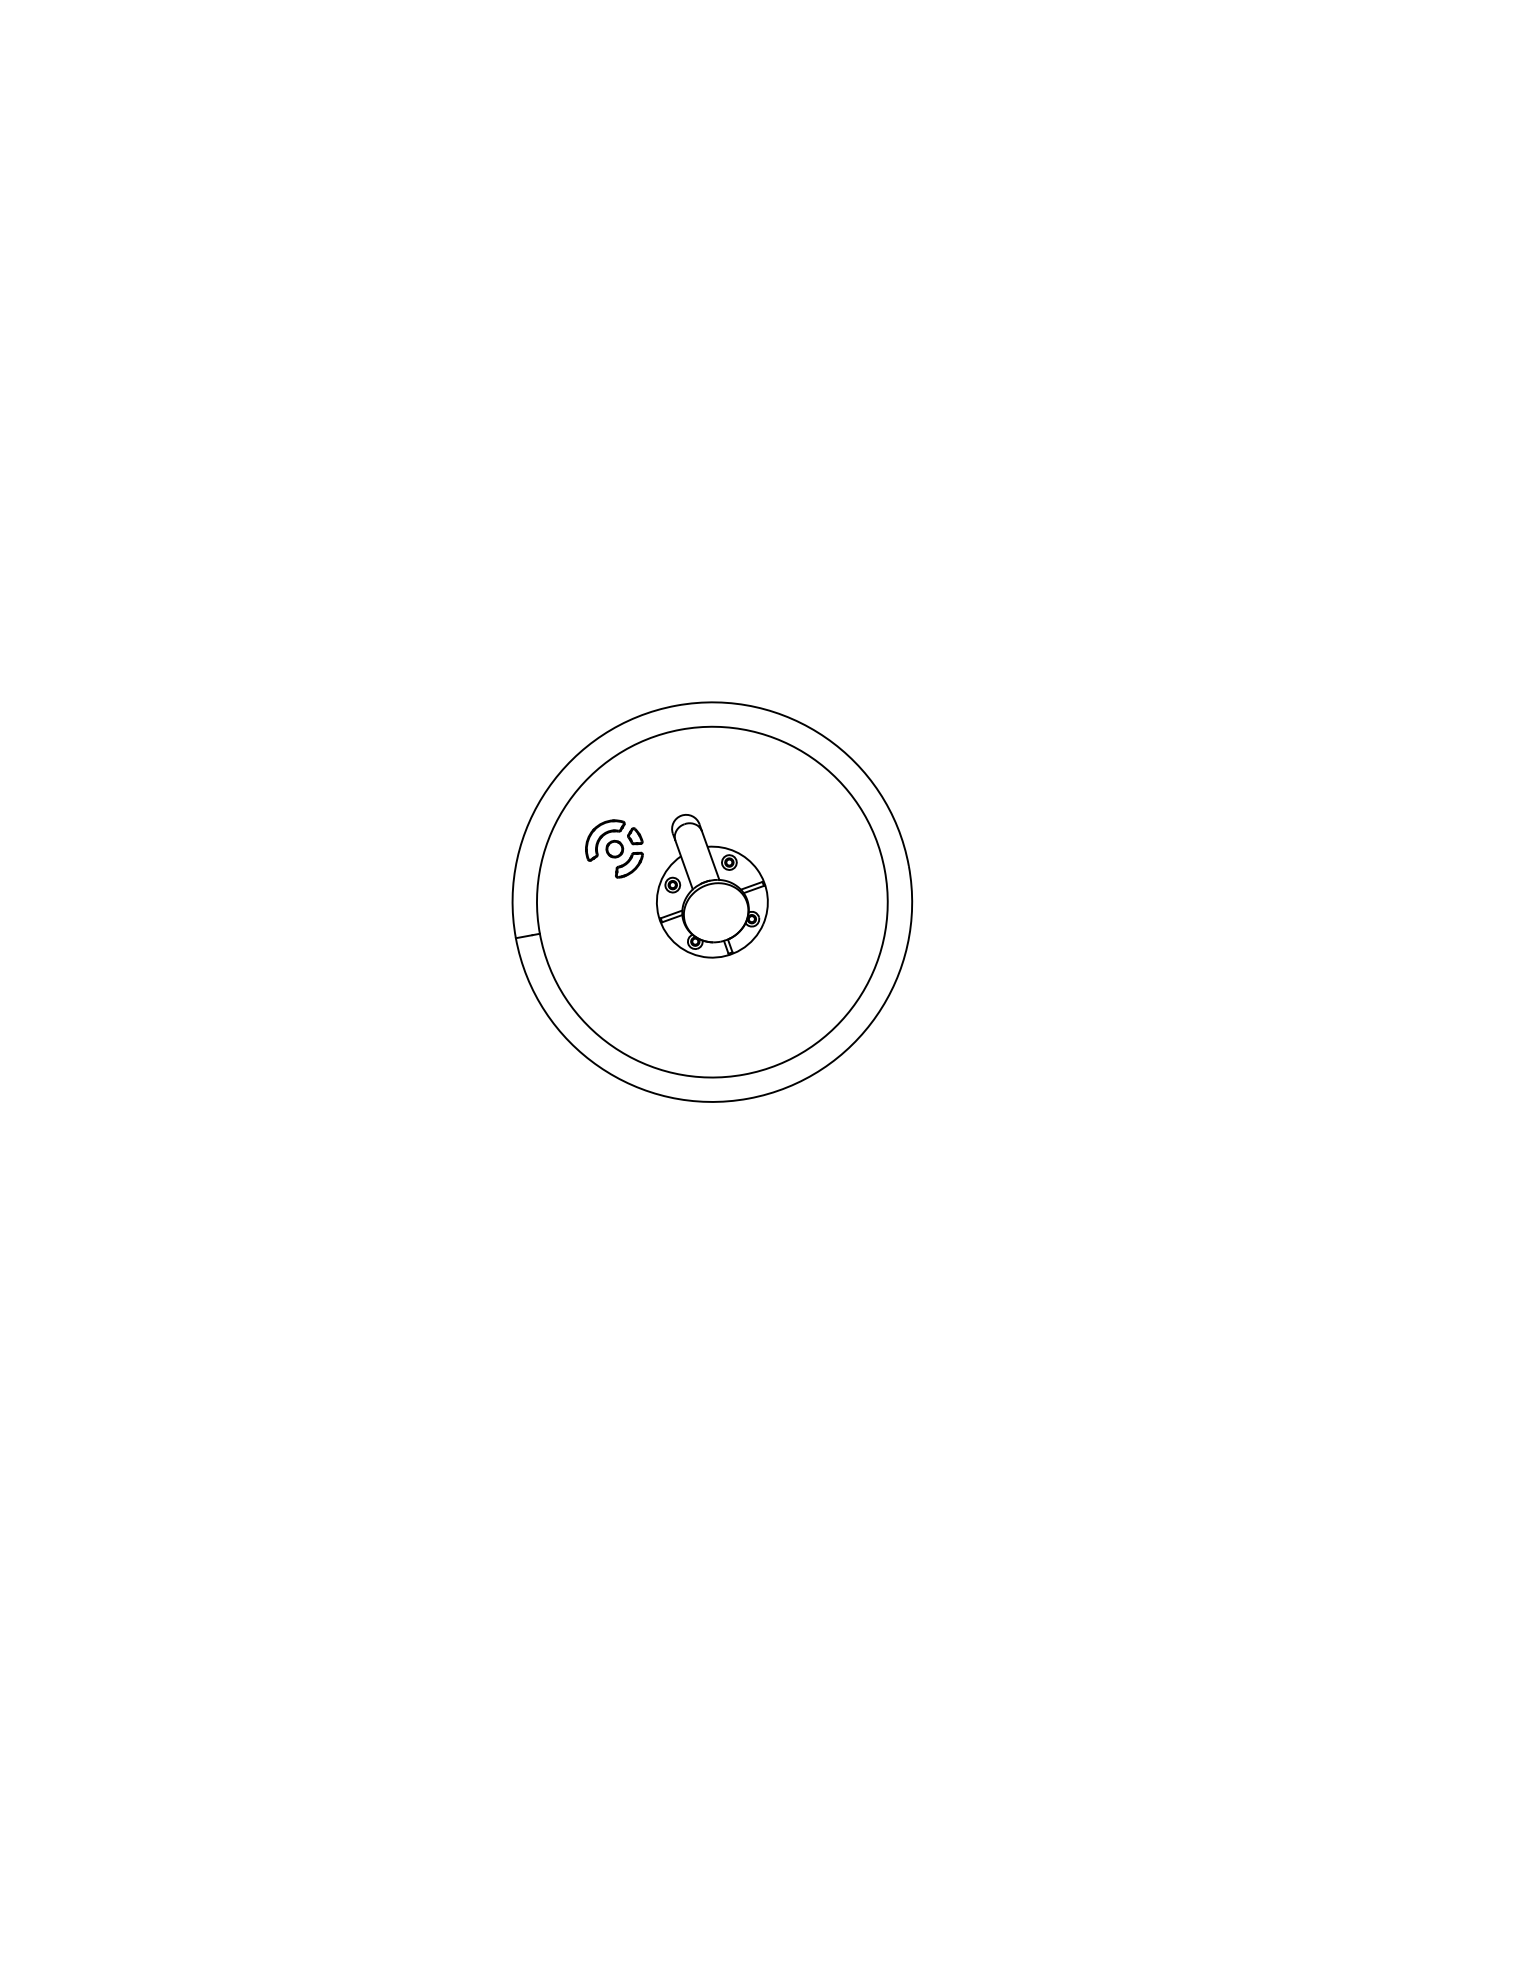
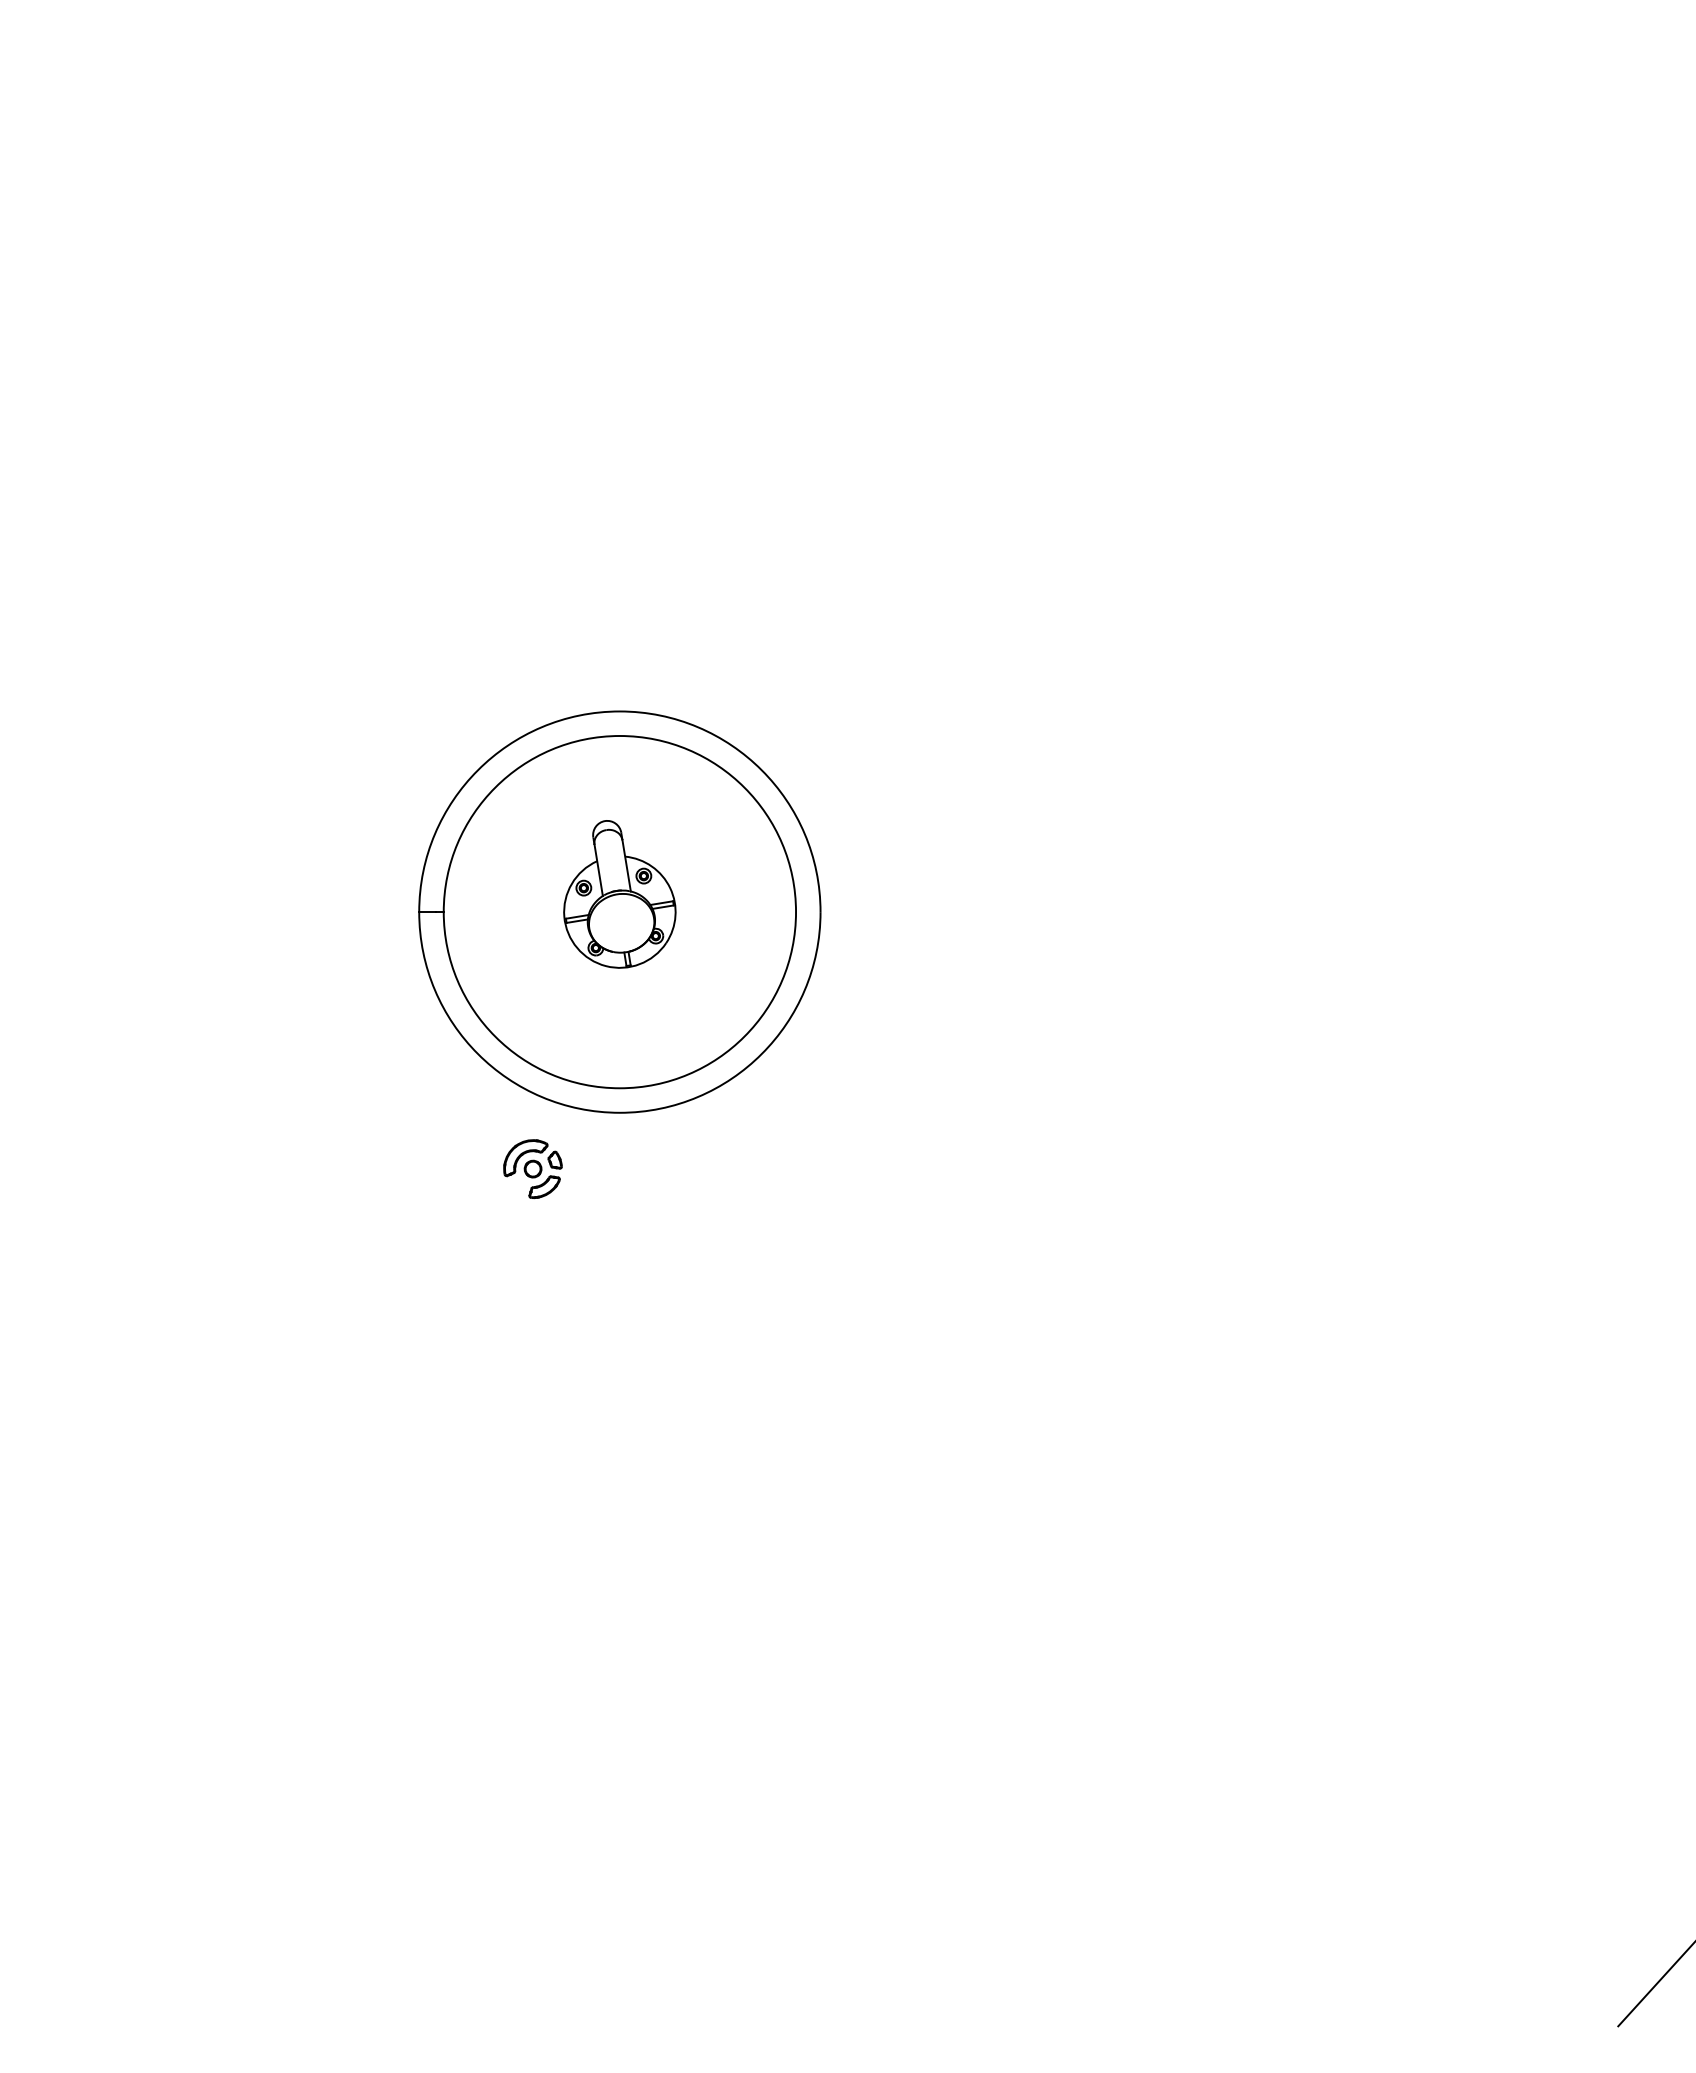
part: (614, 849) -> (532, 1169), moved

